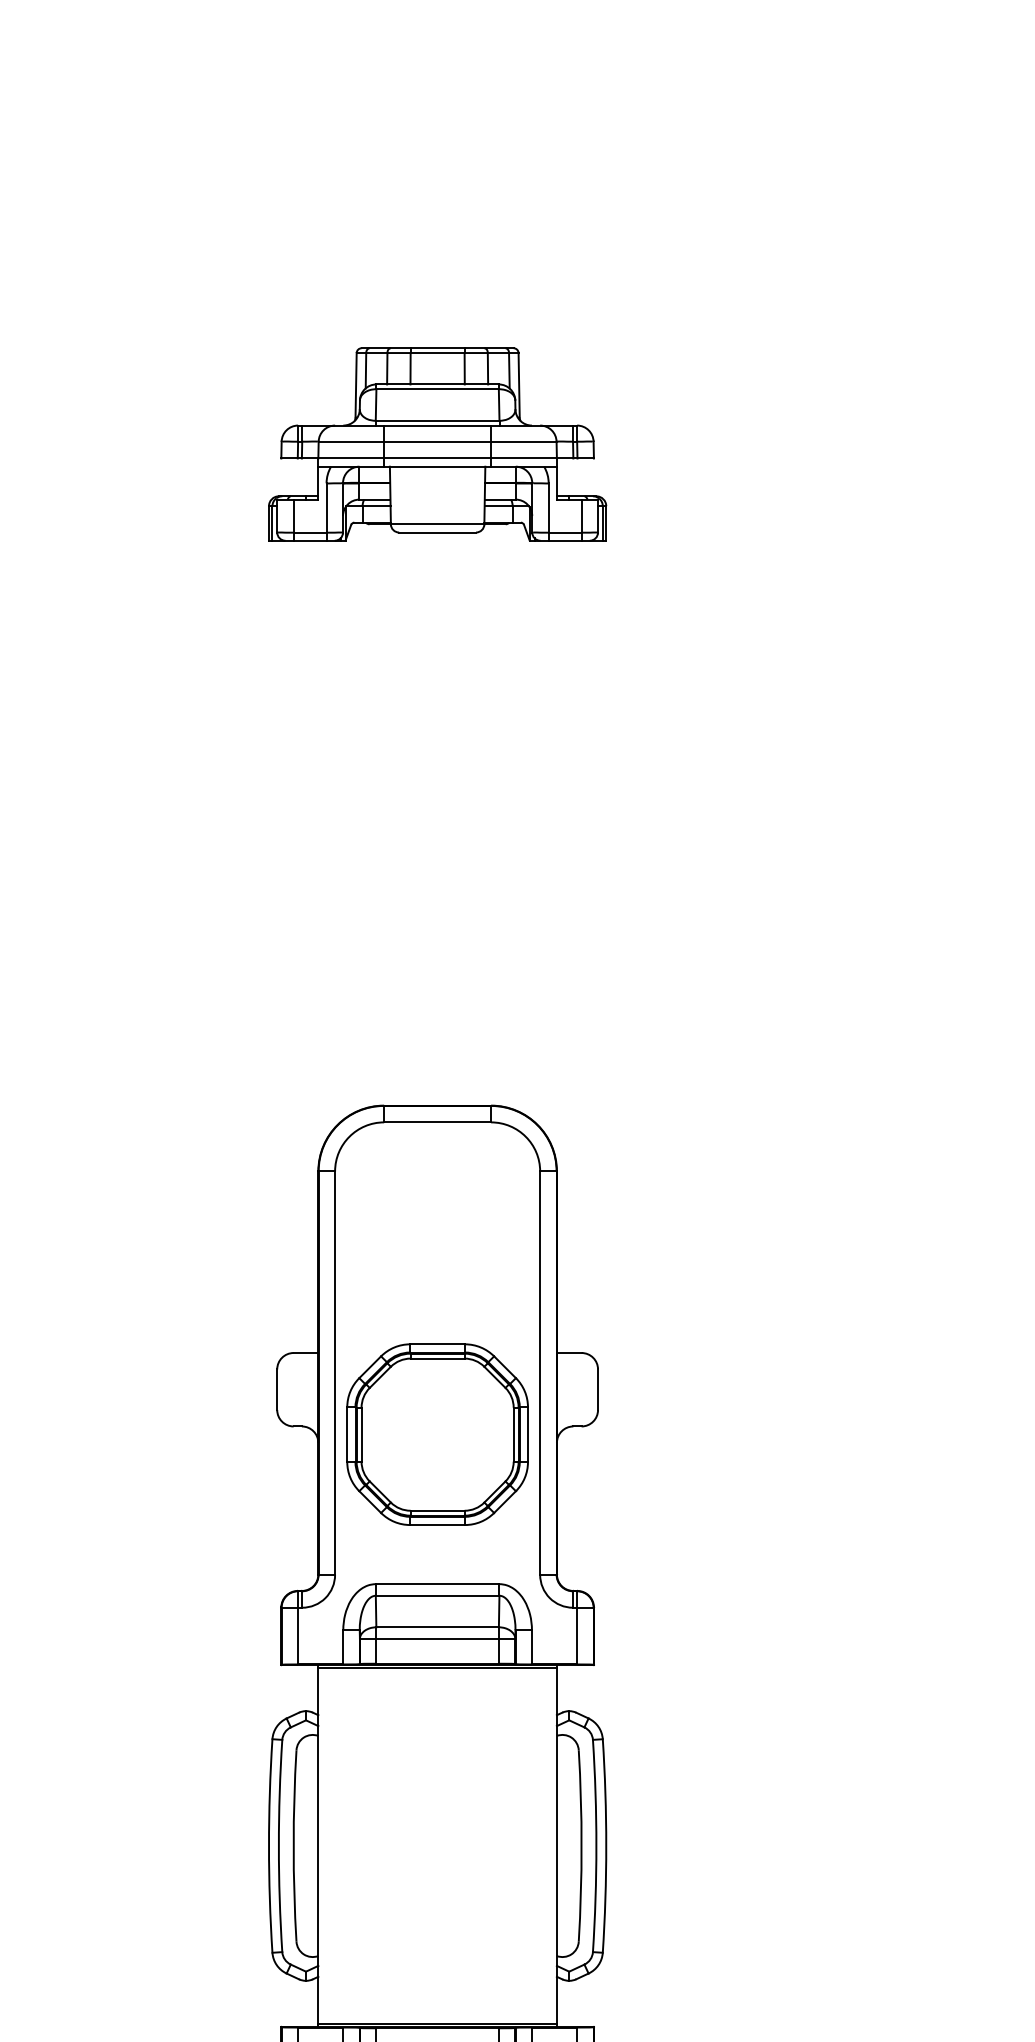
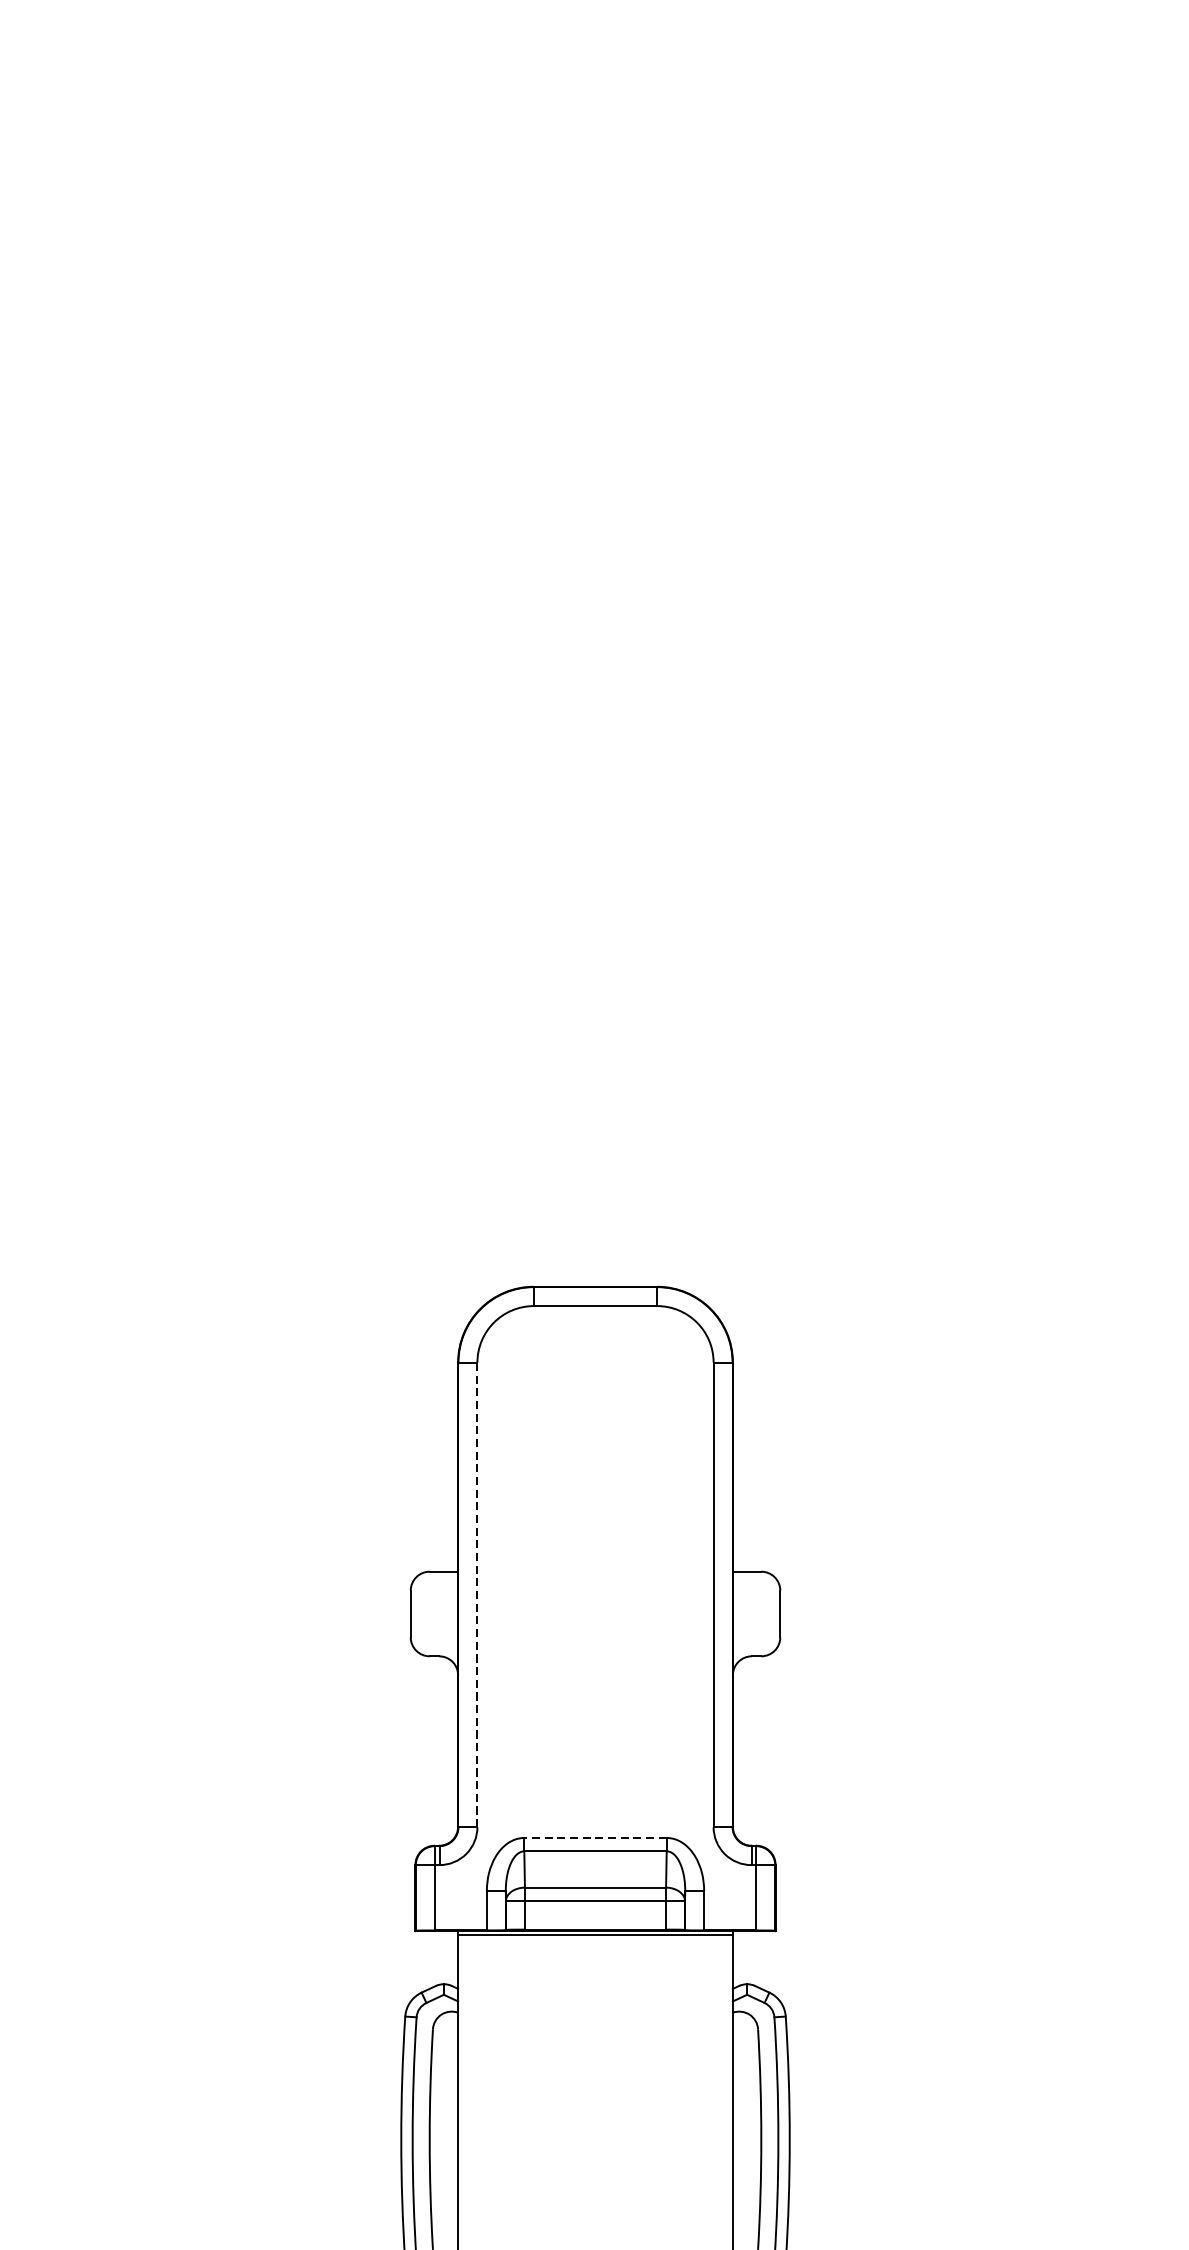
part: (437, 444) -> (595, 525), removed
line: (335, 1373) -> (477, 1595), solid -> dashed
part: (437, 1434) -> (595, 1665), removed
line: (437, 1584) -> (595, 1838), solid -> dashed

